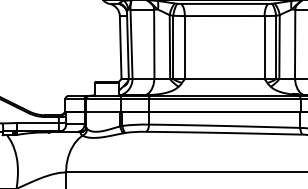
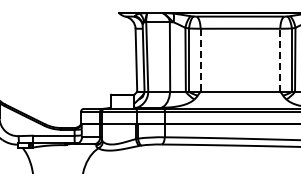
line: (184, 47) -> (200, 60), solid -> dashed
line: (264, 47) -> (280, 60), solid -> dashed

